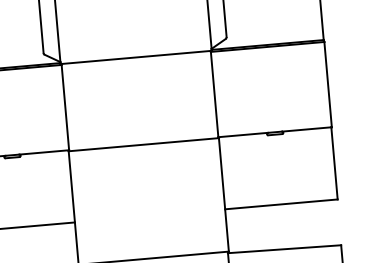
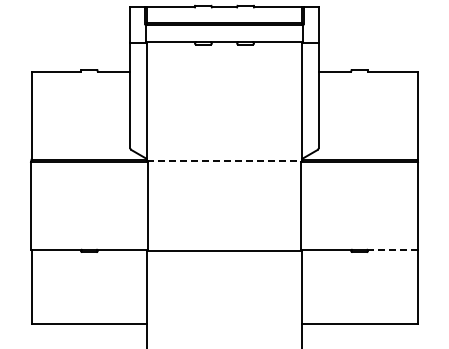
line: (136, 57) -> (224, 160), solid -> dashed
line: (306, 129) -> (391, 249), solid -> dashed

